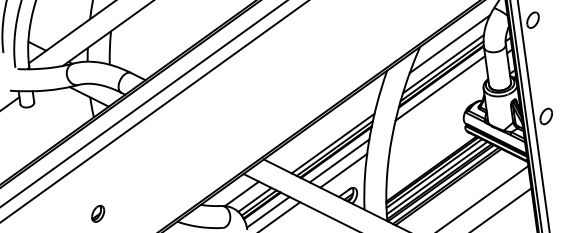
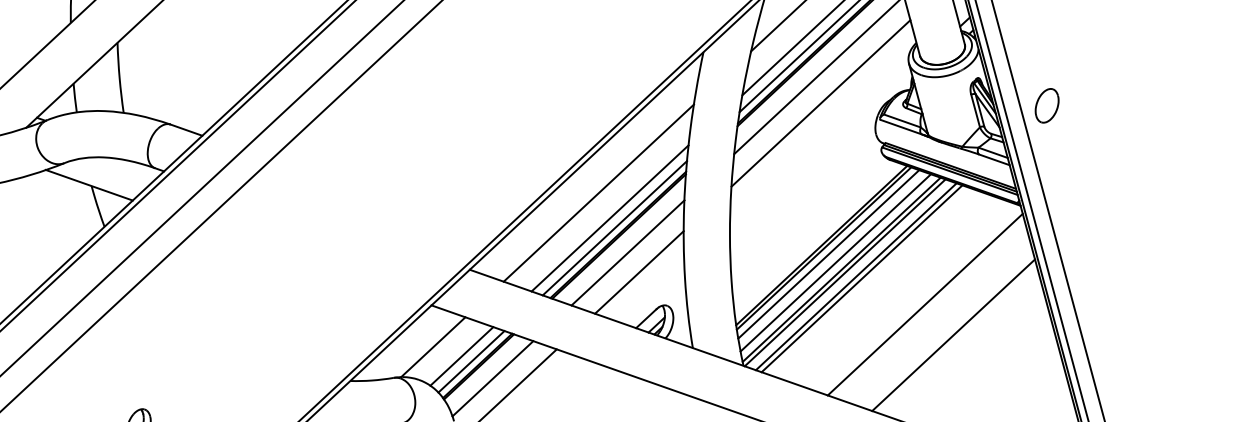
line: (439, 101) -> (820, 102), added
line: (329, 130) -> (598, 192), added

